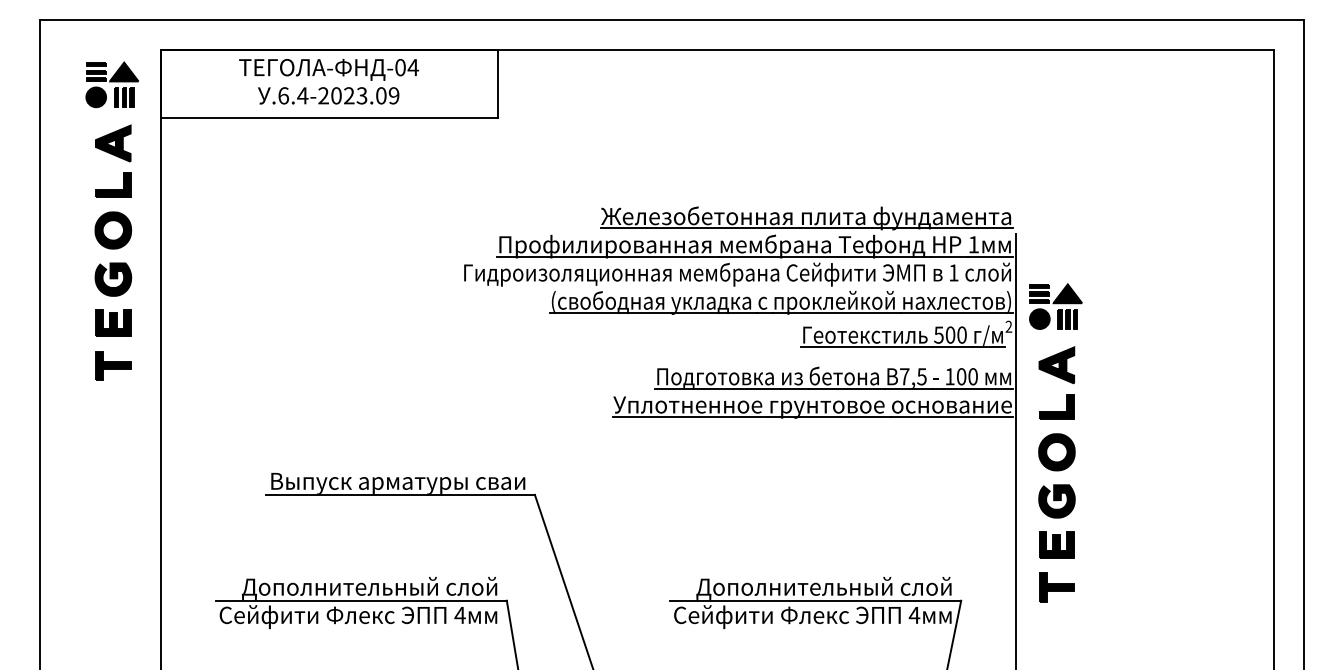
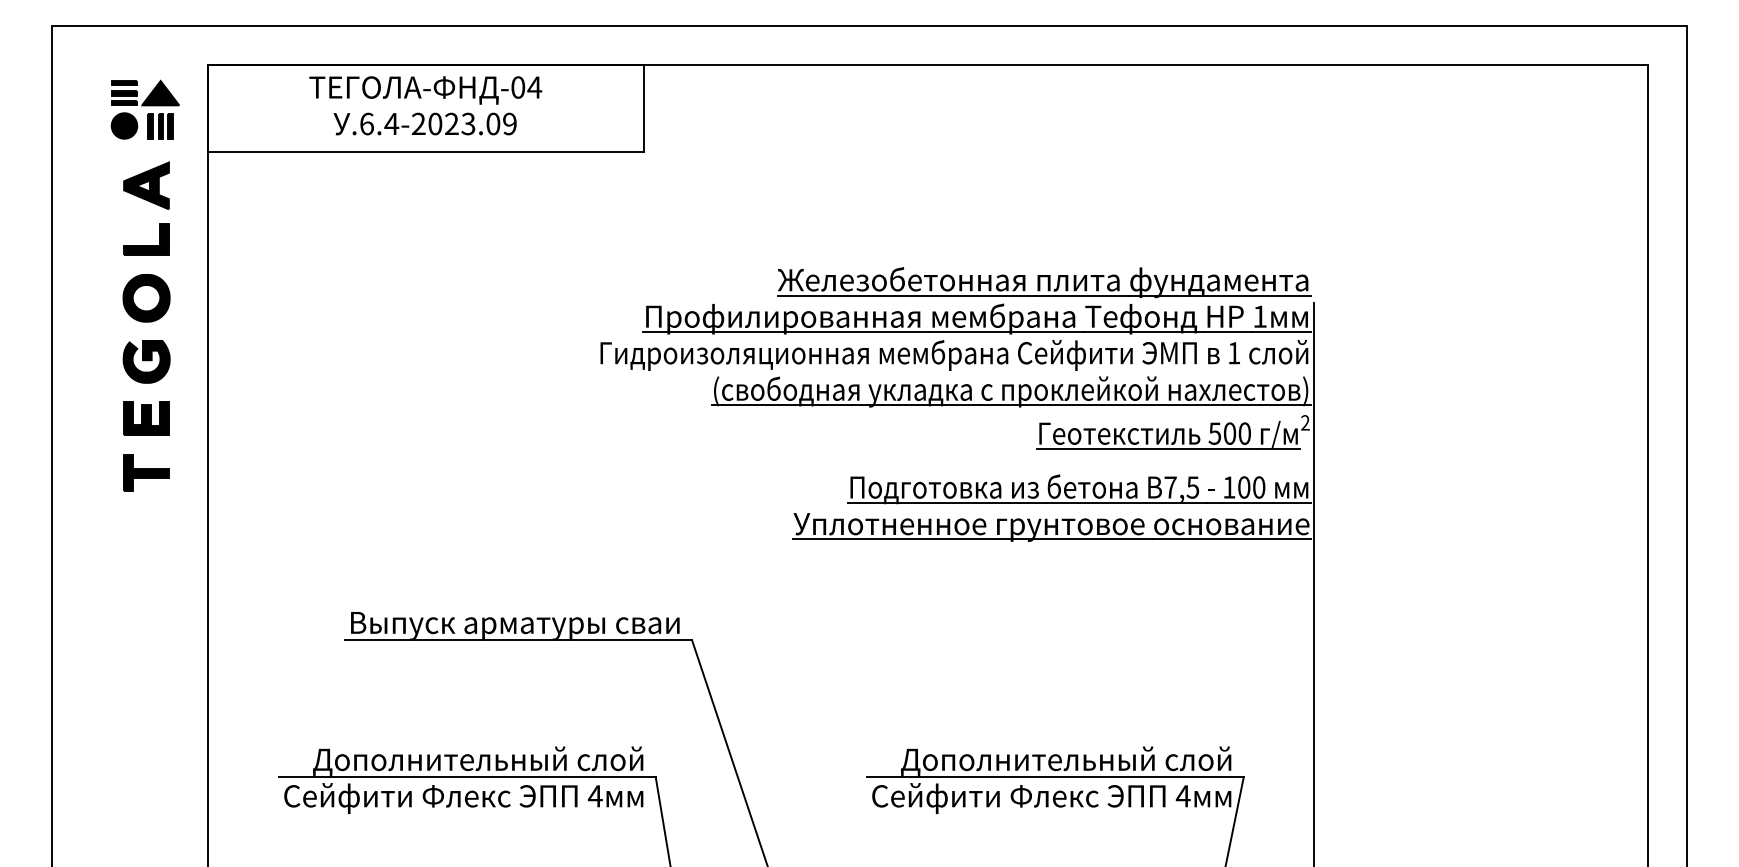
part: (1055, 442) -> (1365, 572), removed

